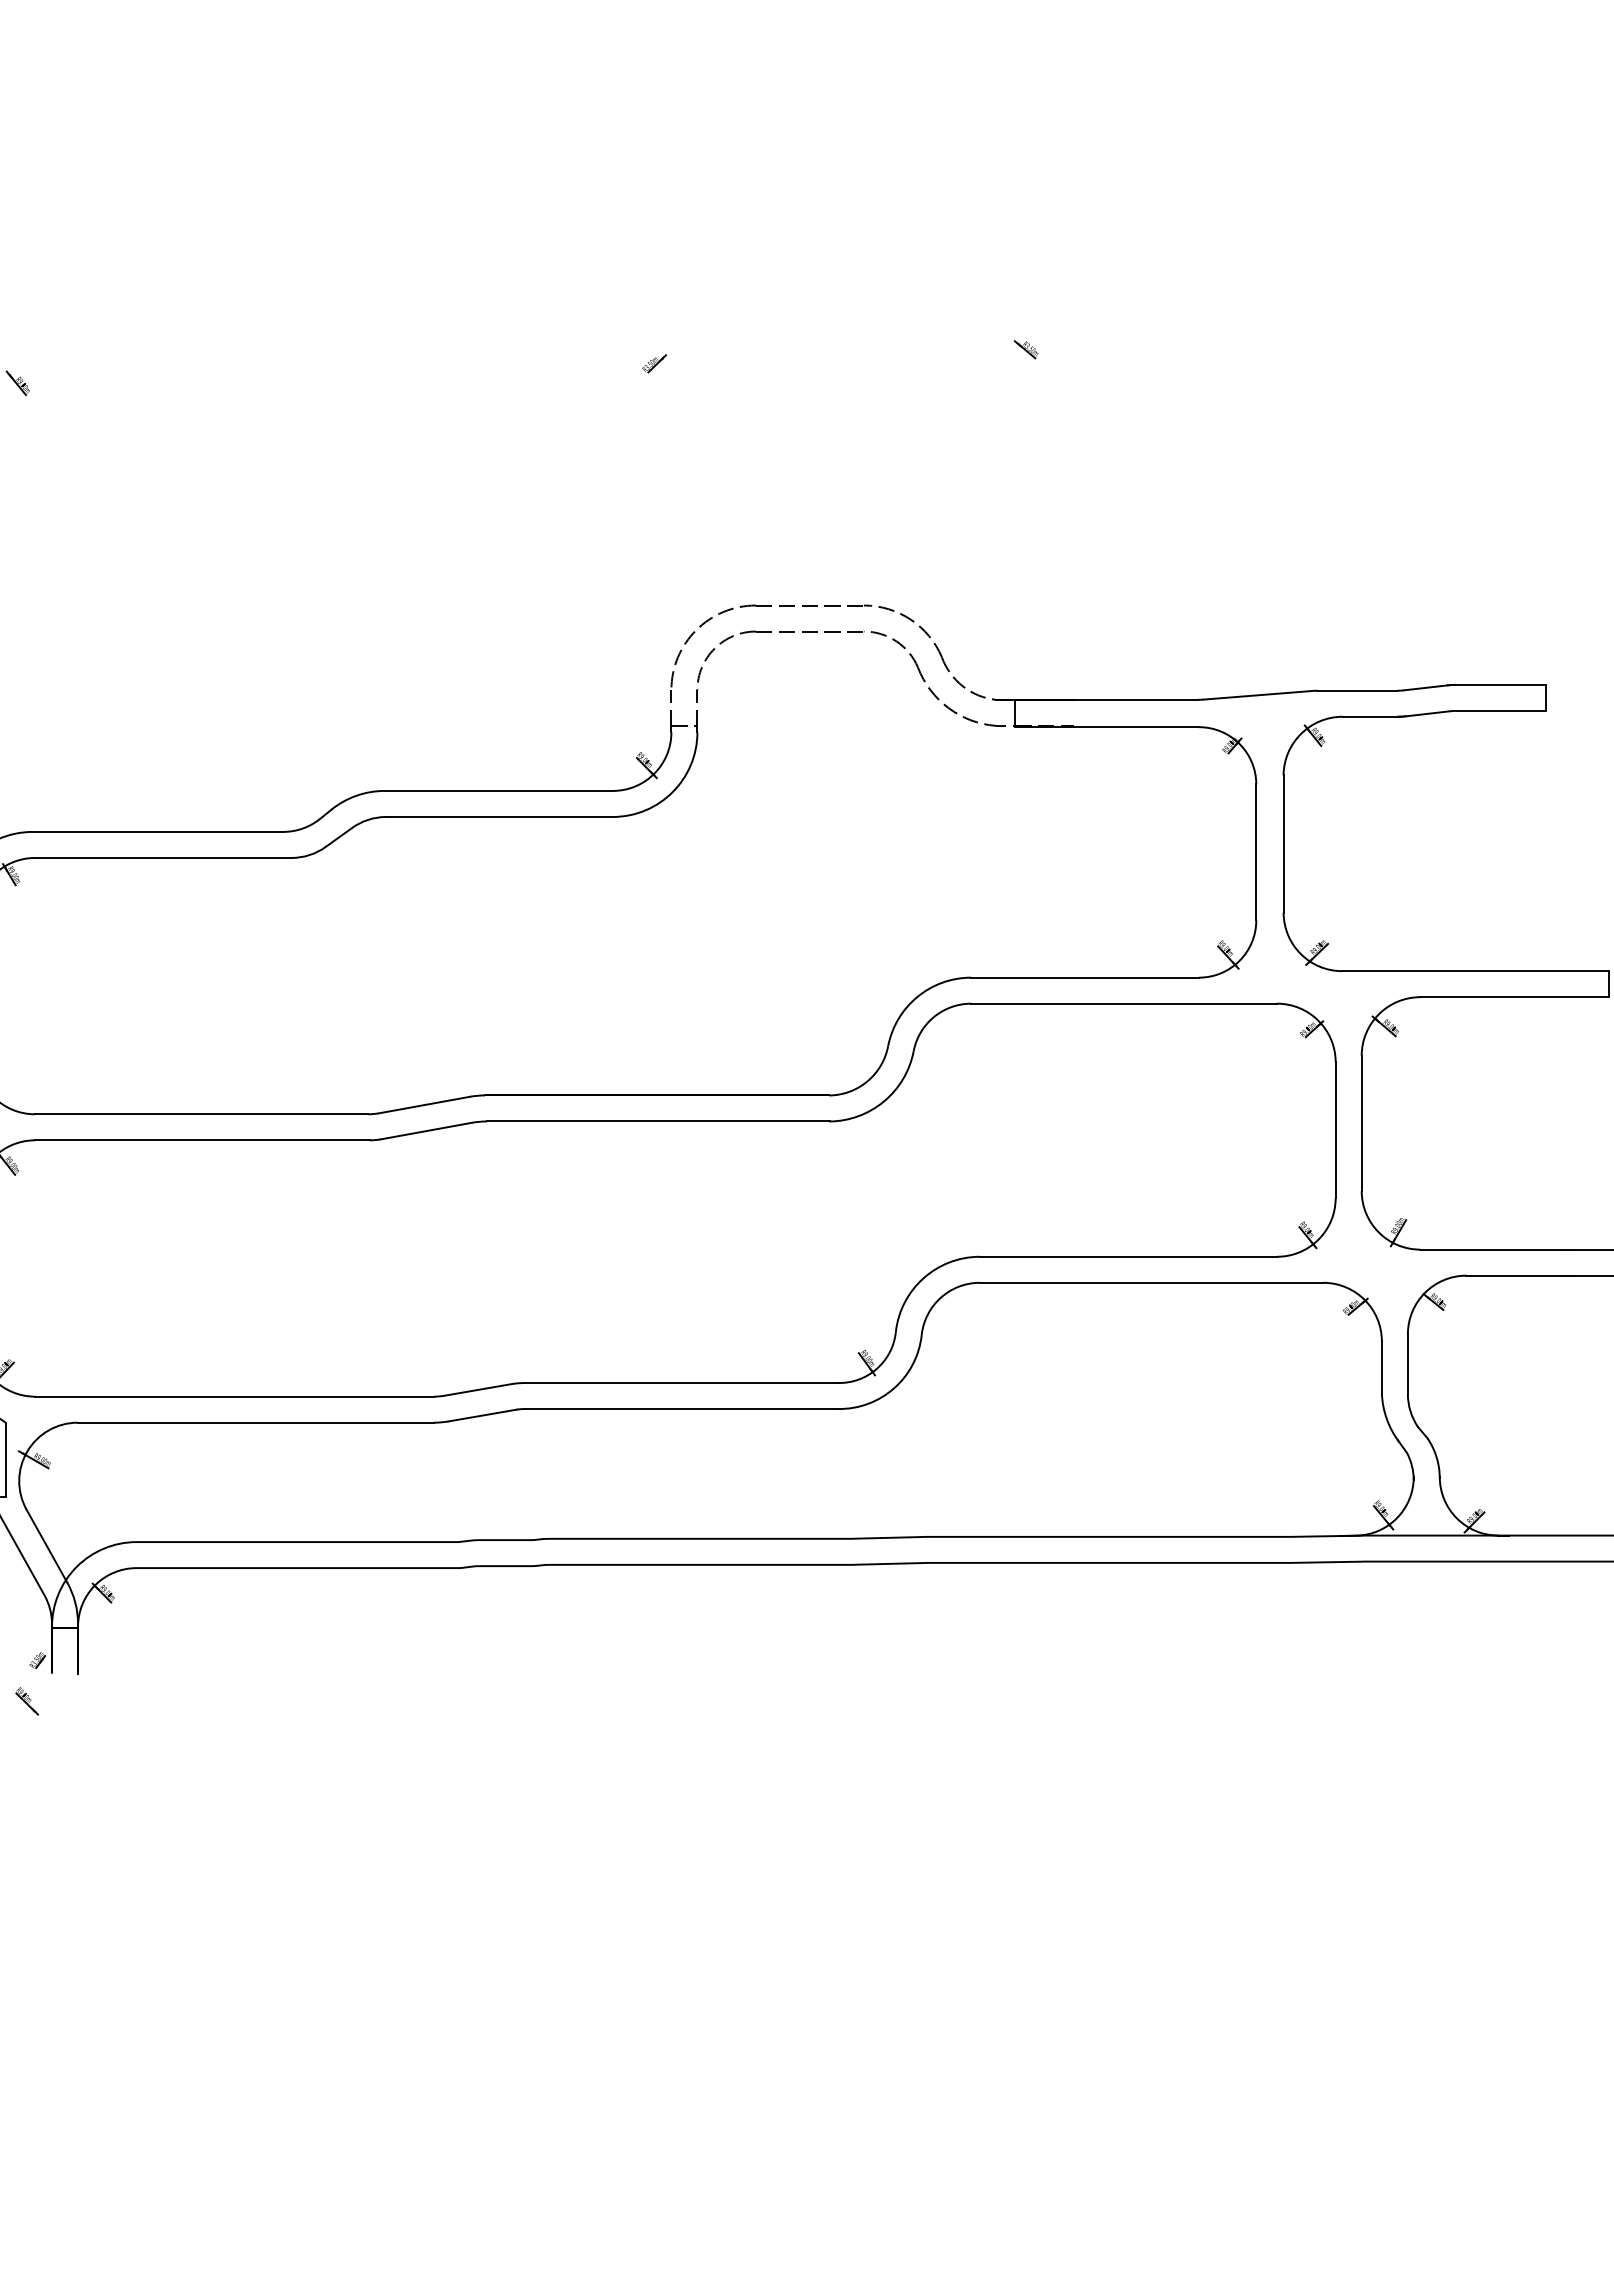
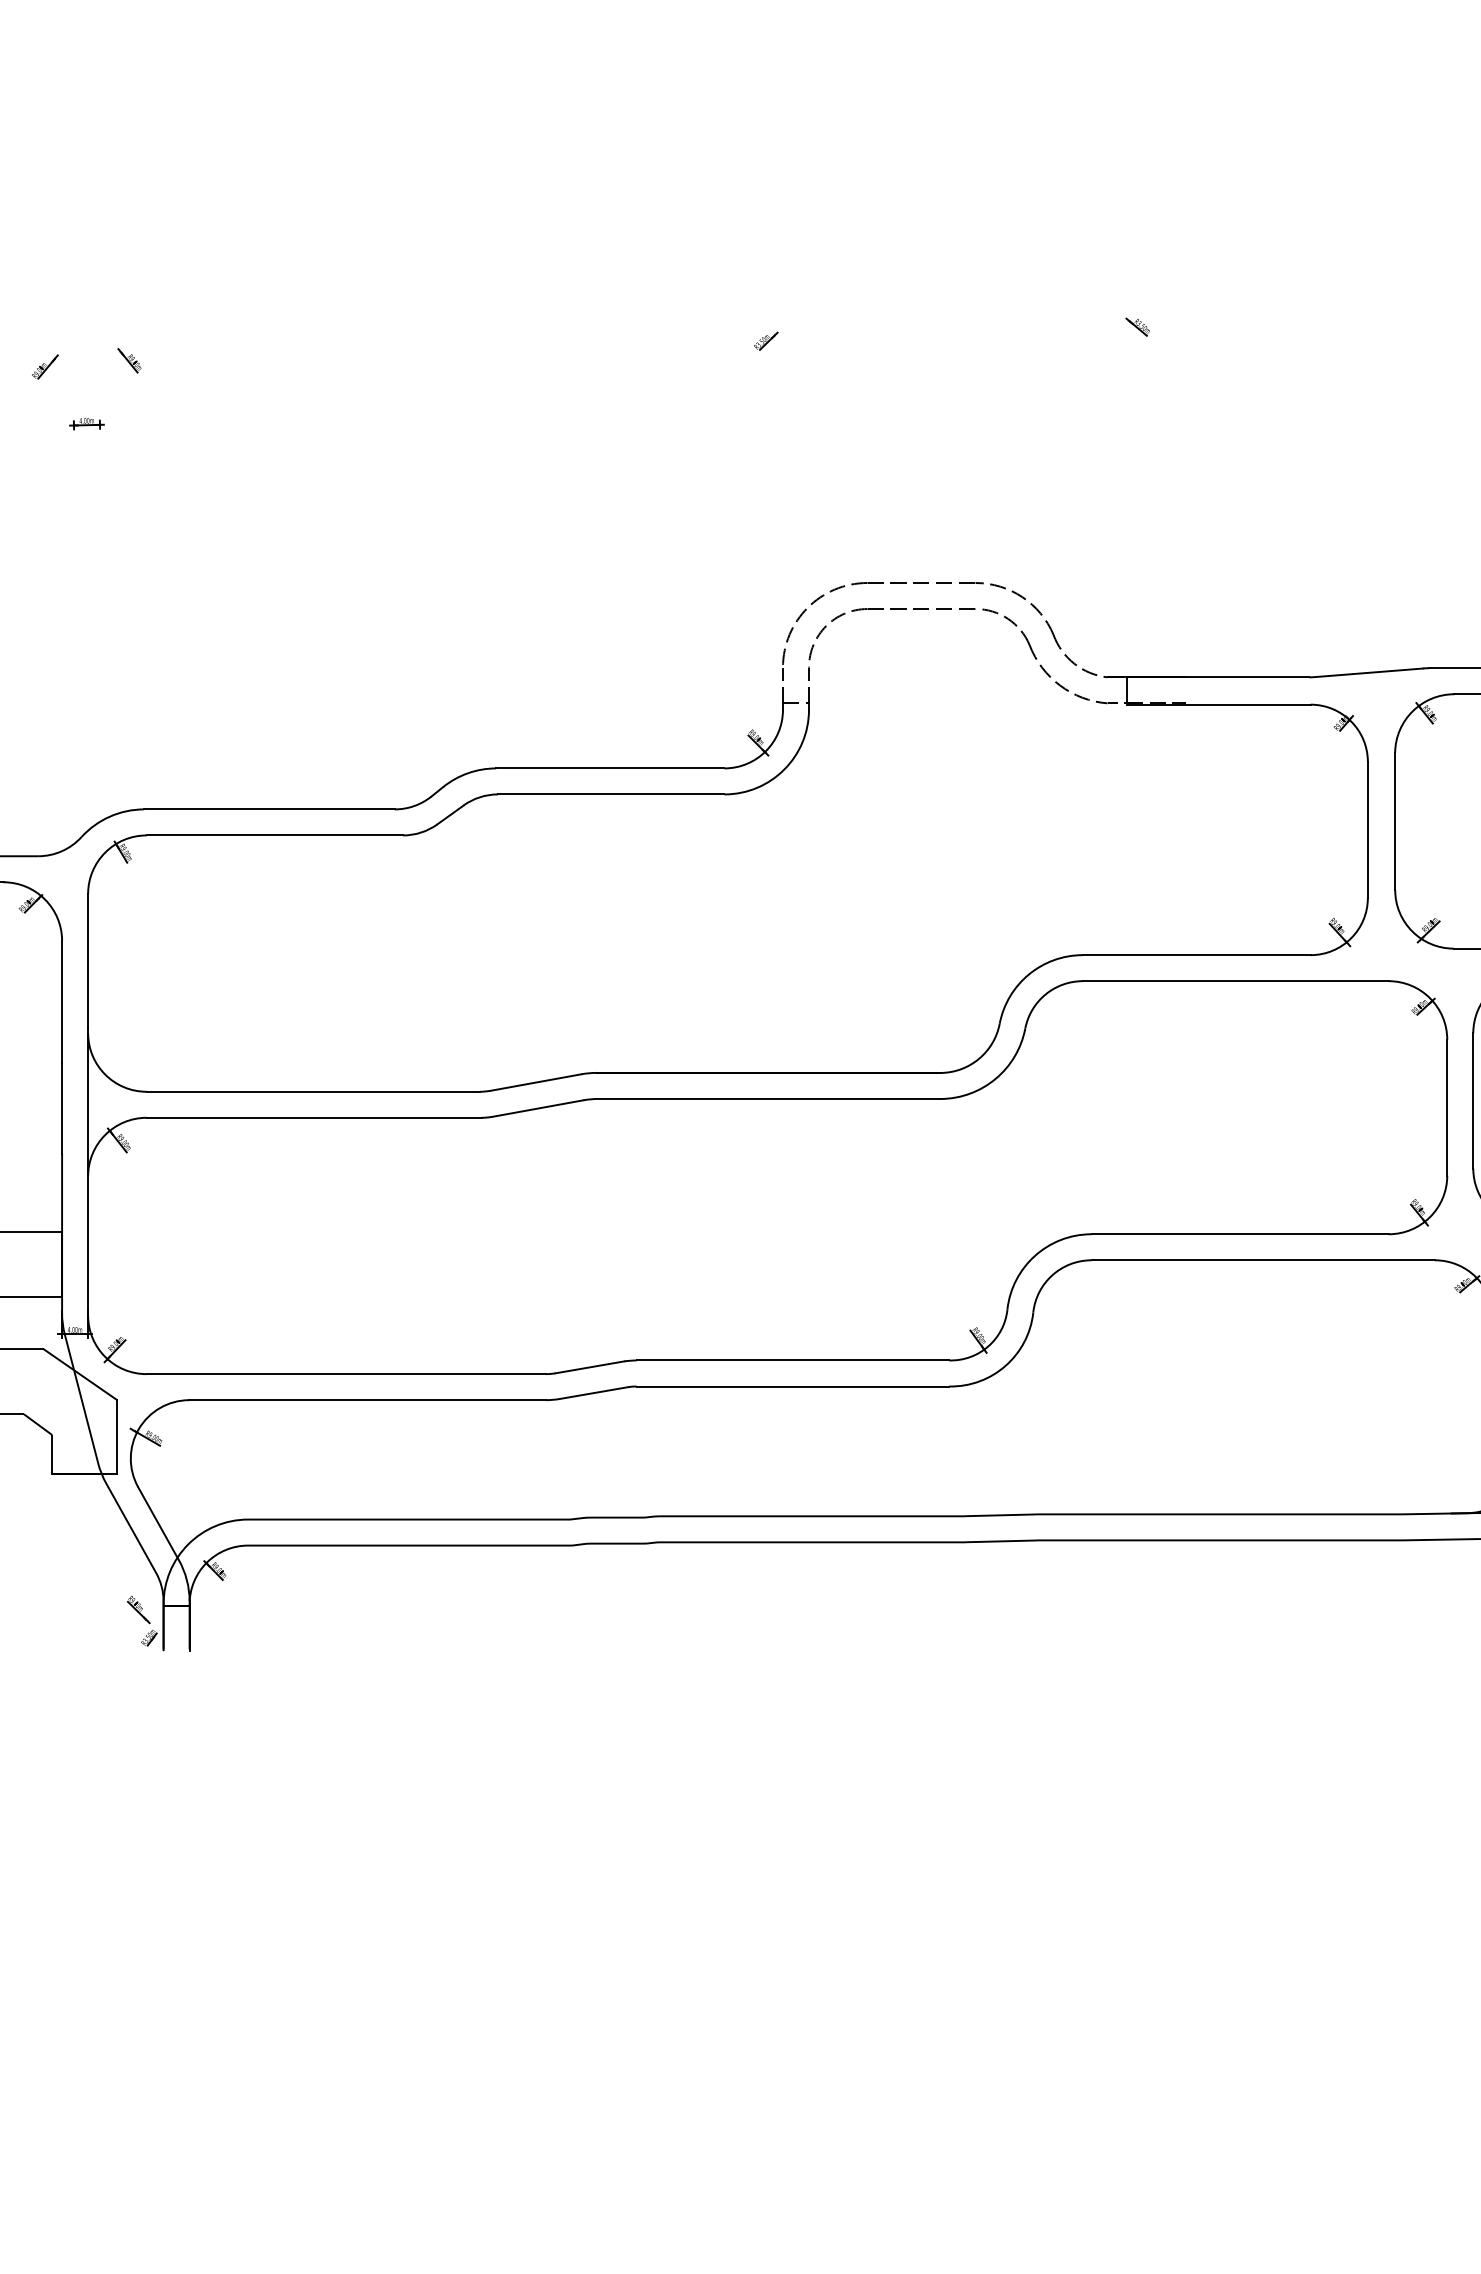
part: (27, 1701) -> (139, 1609), moved

